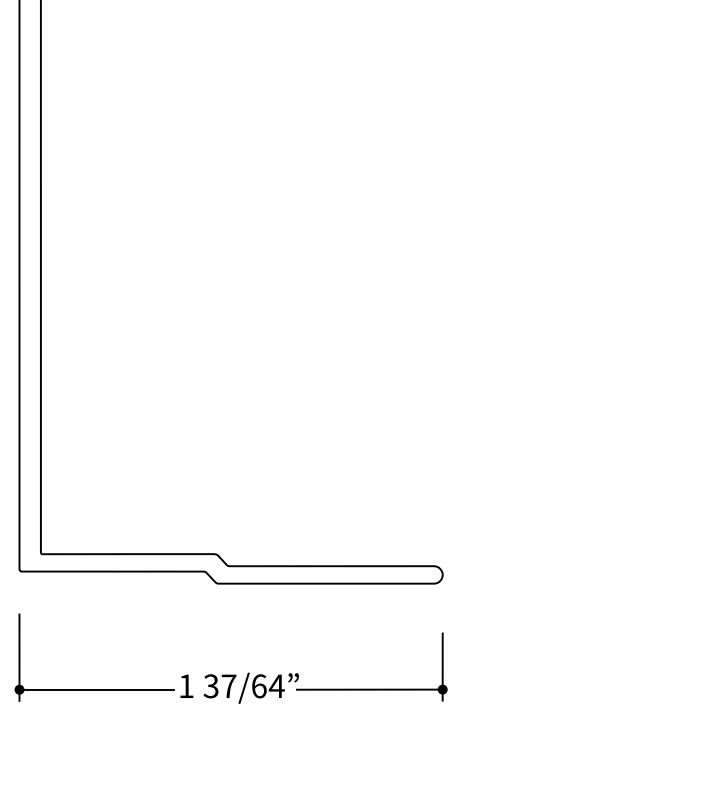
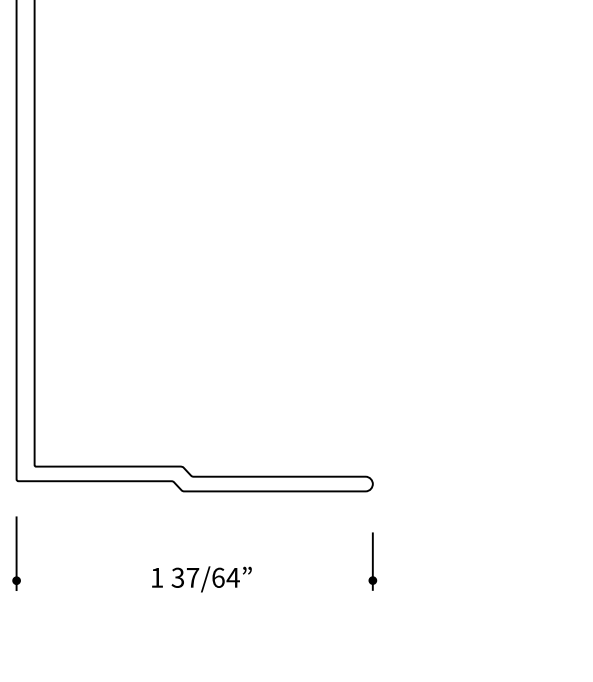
line: (96, 689) -> (81, 580), removed
line: (371, 689) -> (312, 580), removed

